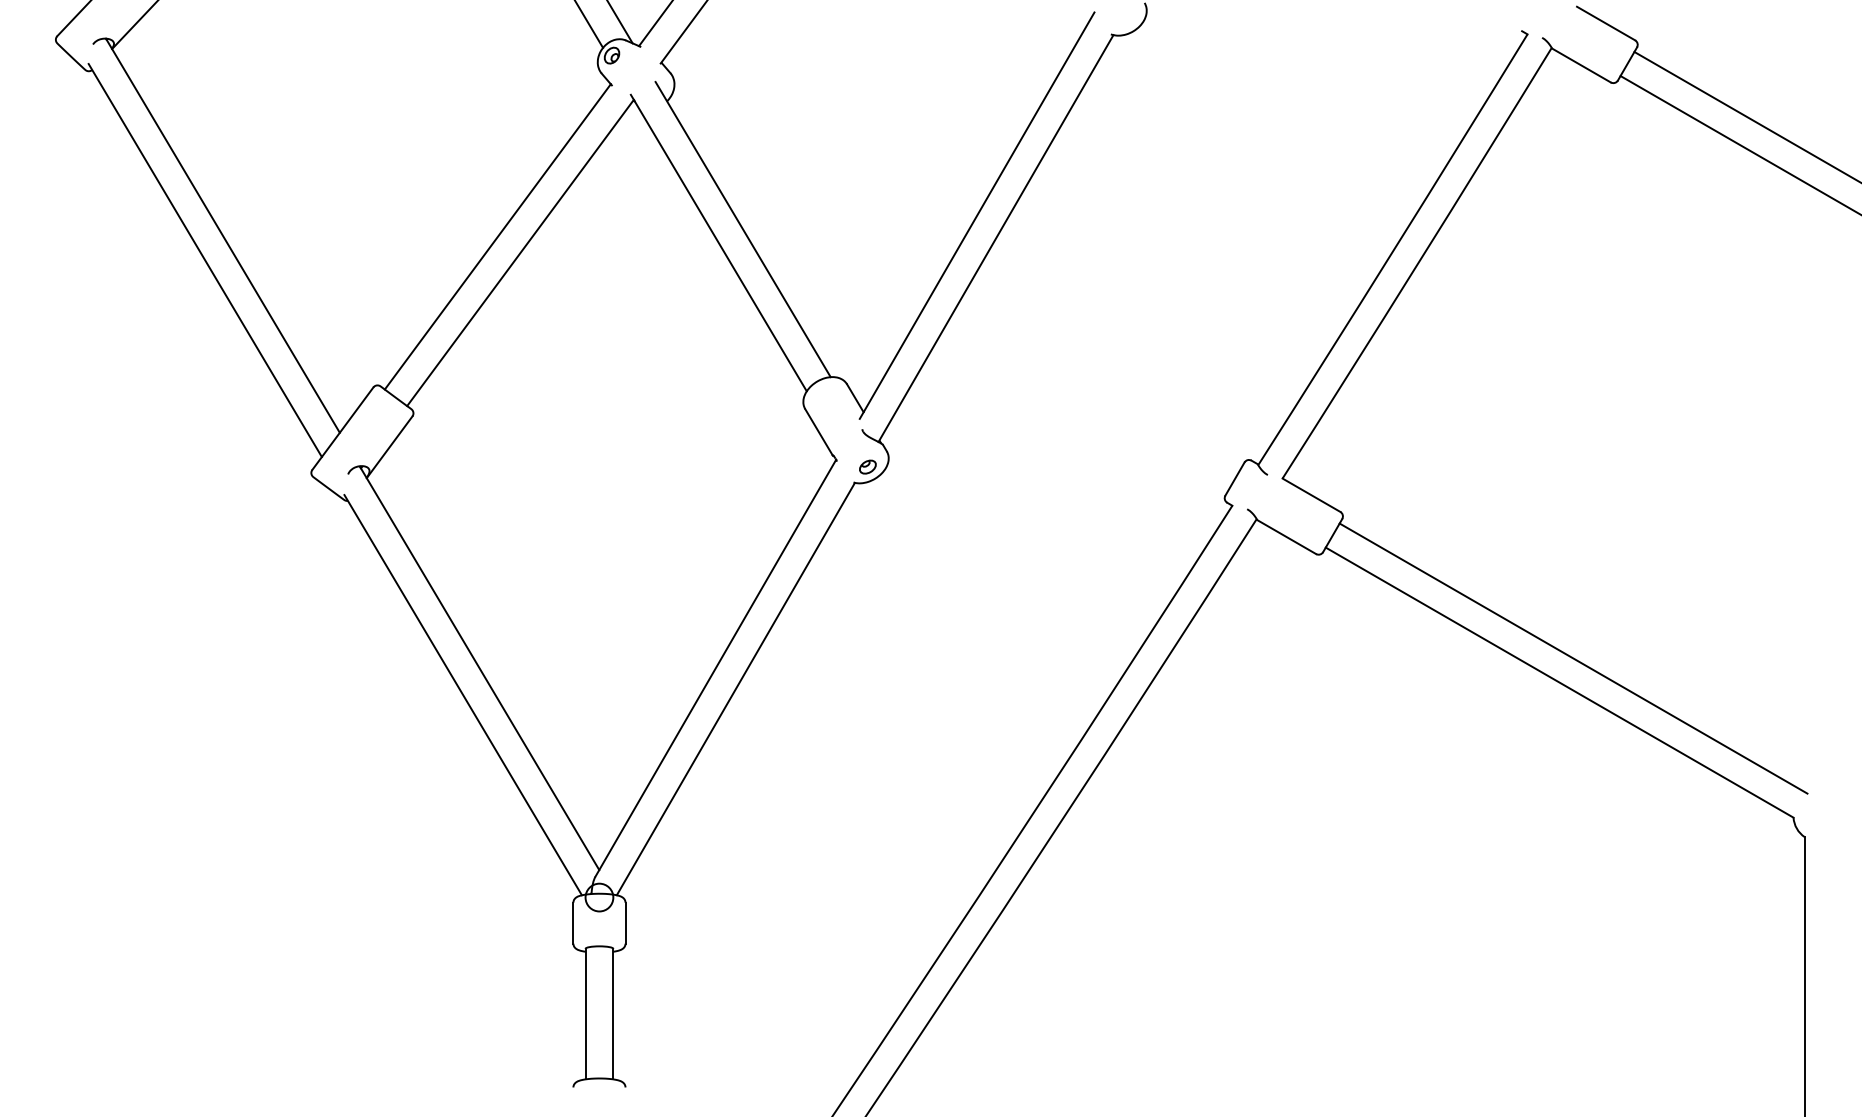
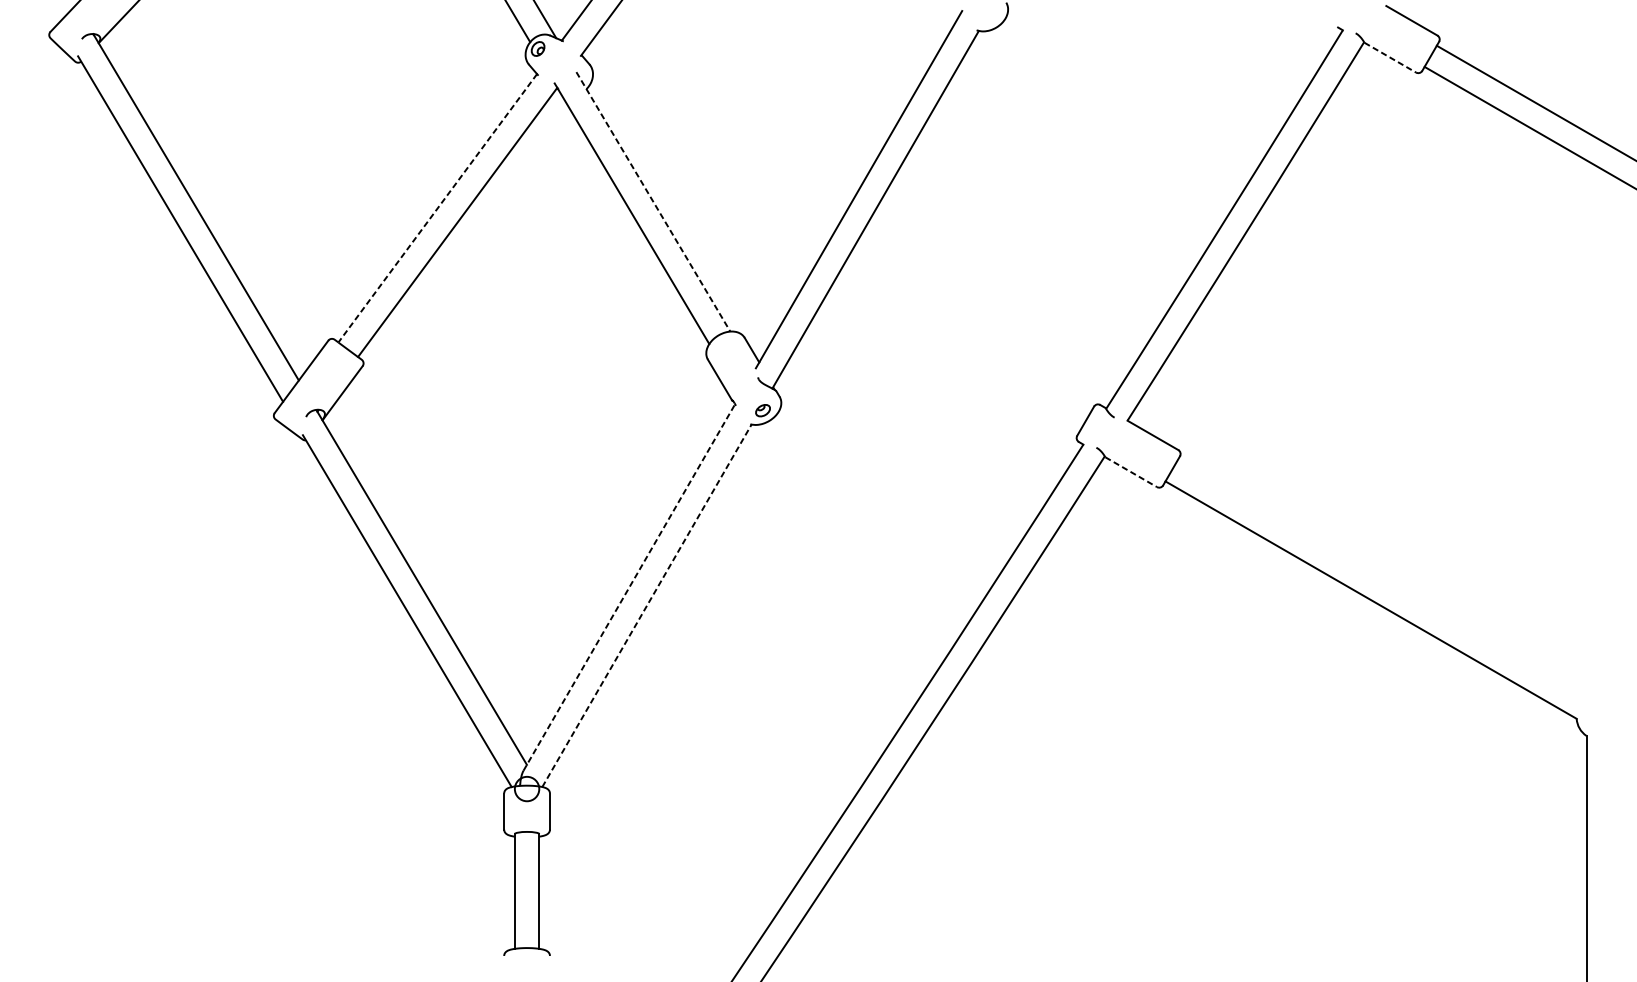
line: (1581, 65) -> (1390, 57), solid -> dashed
line: (743, 229) -> (653, 201), solid -> dashed
line: (497, 236) -> (437, 207), solid -> dashed
line: (1286, 537) -> (1130, 472), solid -> dashed
line: (1573, 658) -> (1383, 578), removed
line: (715, 668) -> (629, 587), solid -> dashed
line: (736, 688) -> (647, 605), solid -> dashed

